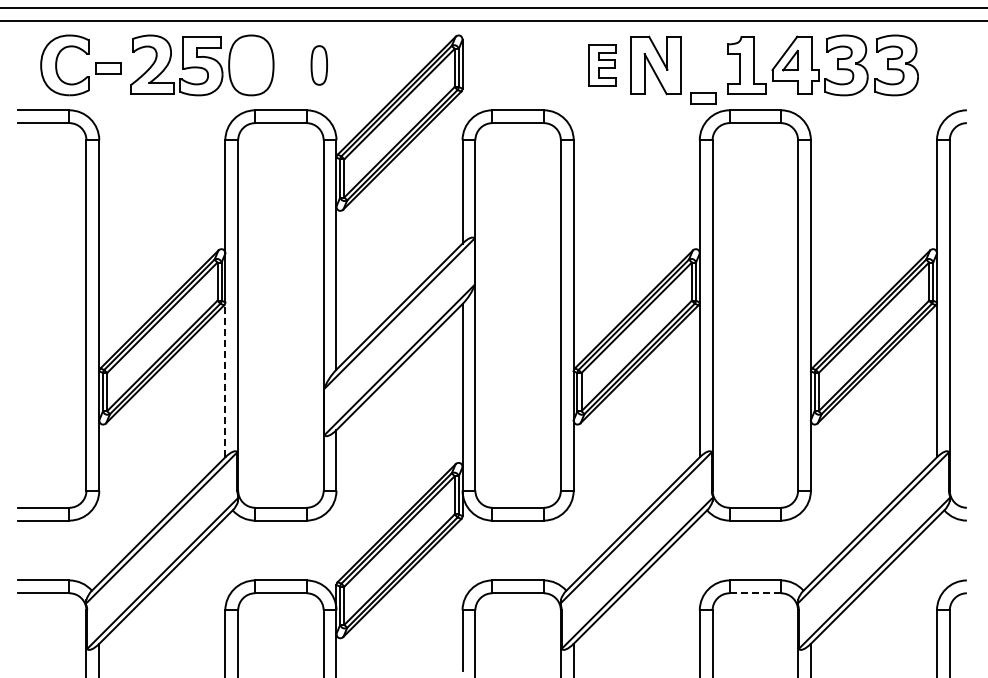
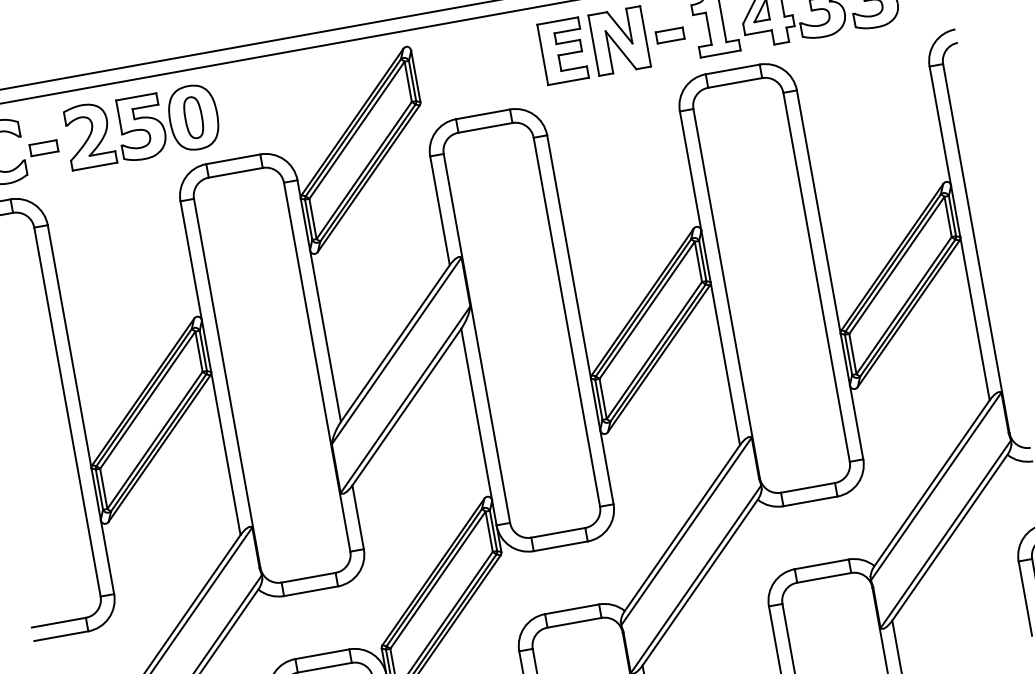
part: (318, 65) -> (192, 117), moved
part: (602, 65) -> (563, 51), size x1.43
part: (703, 98) -> (670, 35), moved
line: (225, 379) -> (225, 453), dashed -> solid
line: (755, 593) -> (824, 578), dashed -> solid

